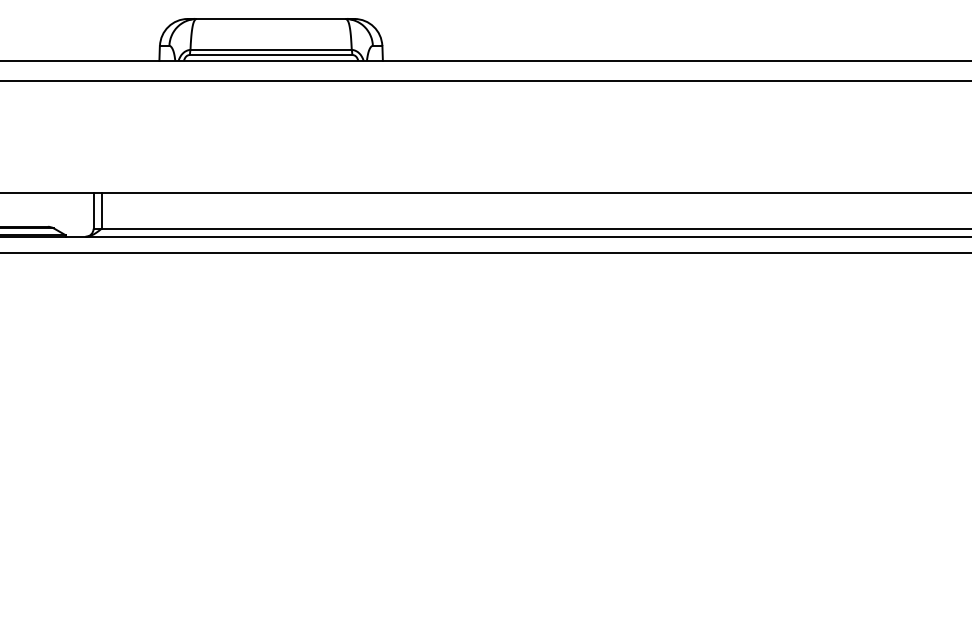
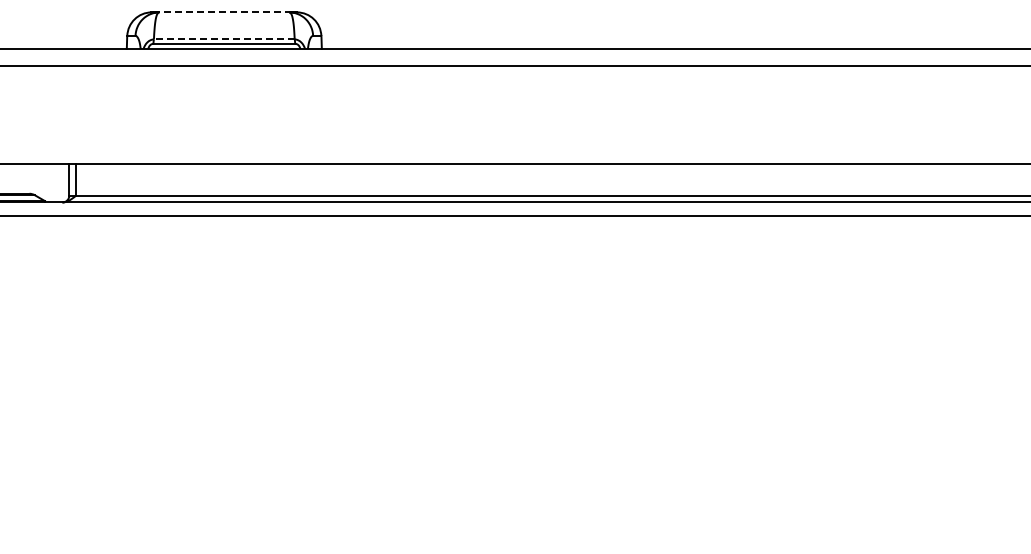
line: (267, 19) -> (221, 12), solid -> dashed
line: (270, 50) -> (223, 39), solid -> dashed

